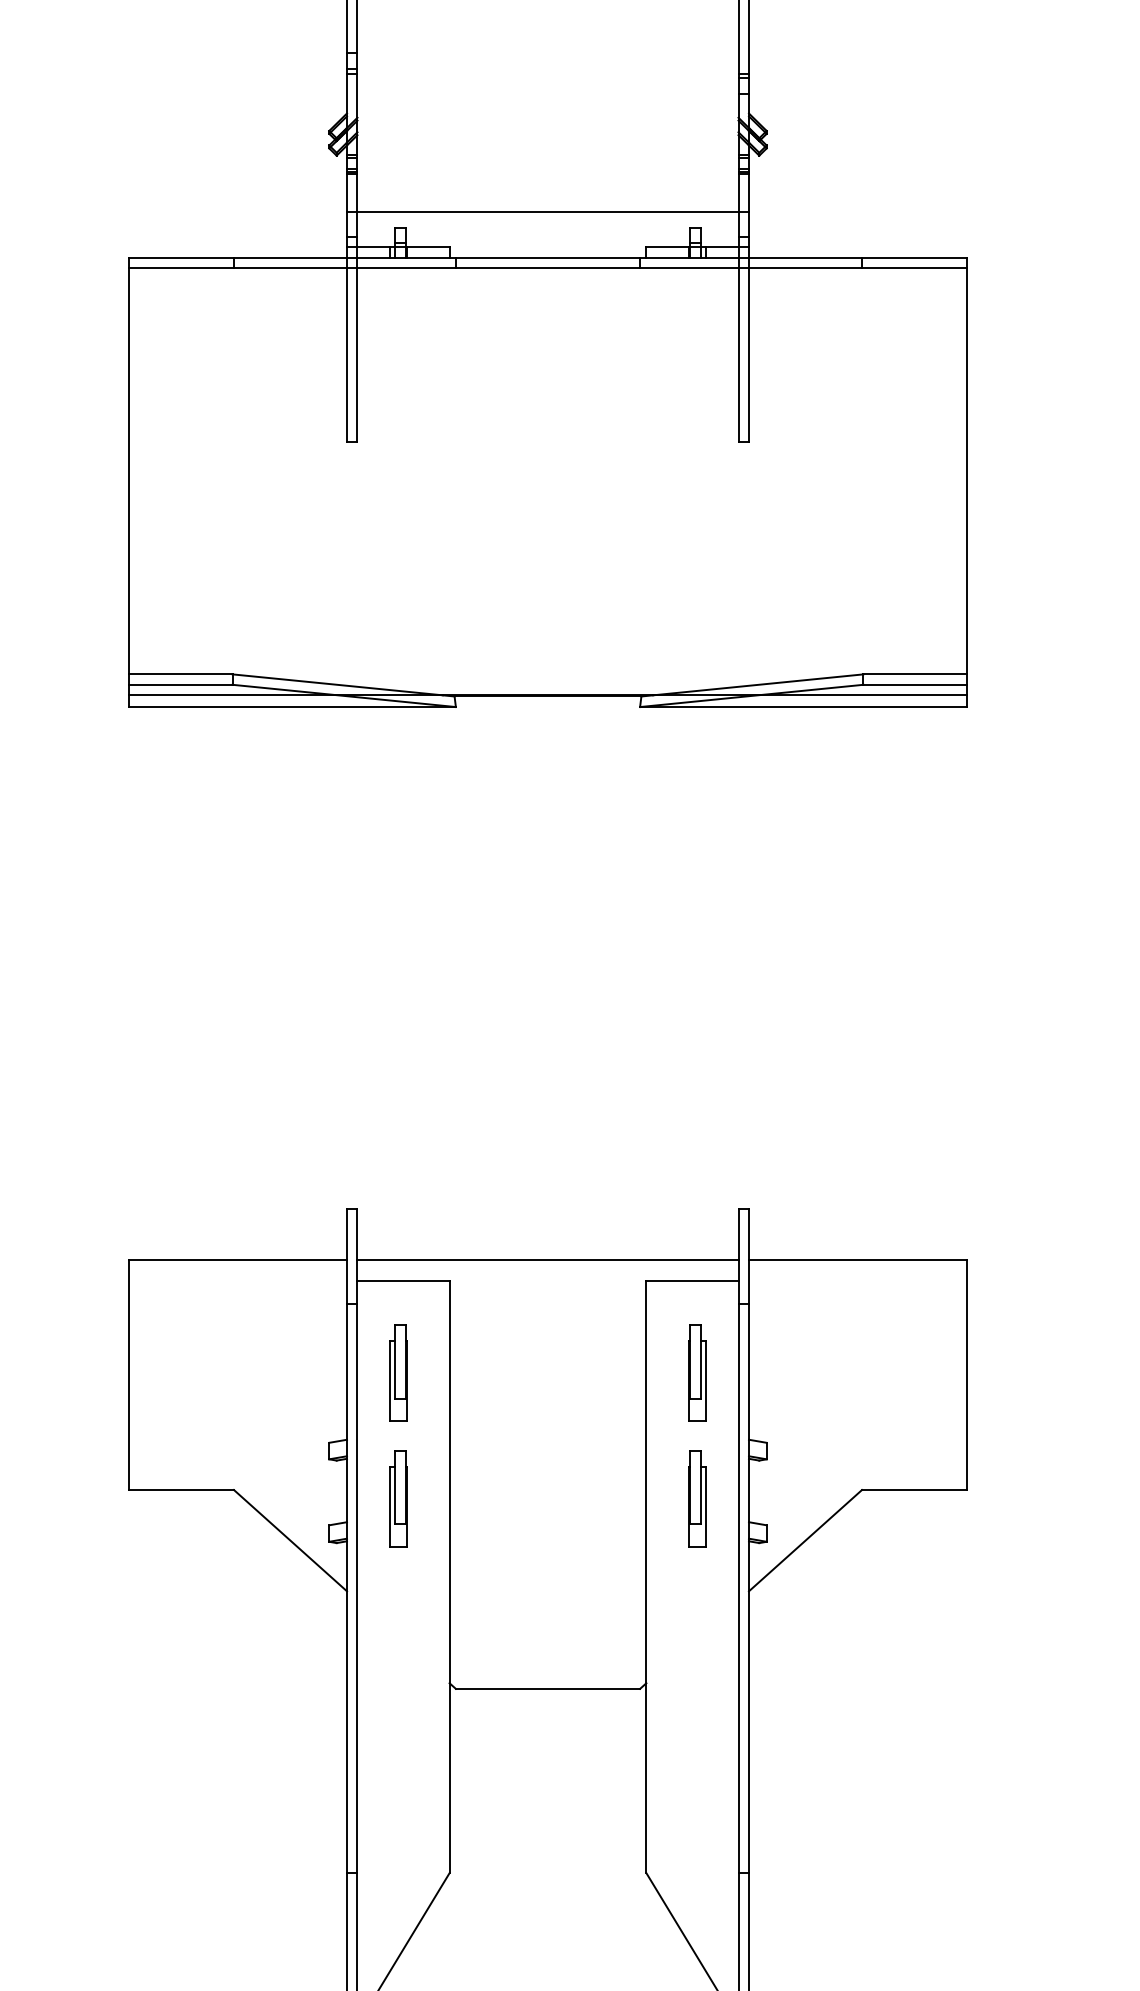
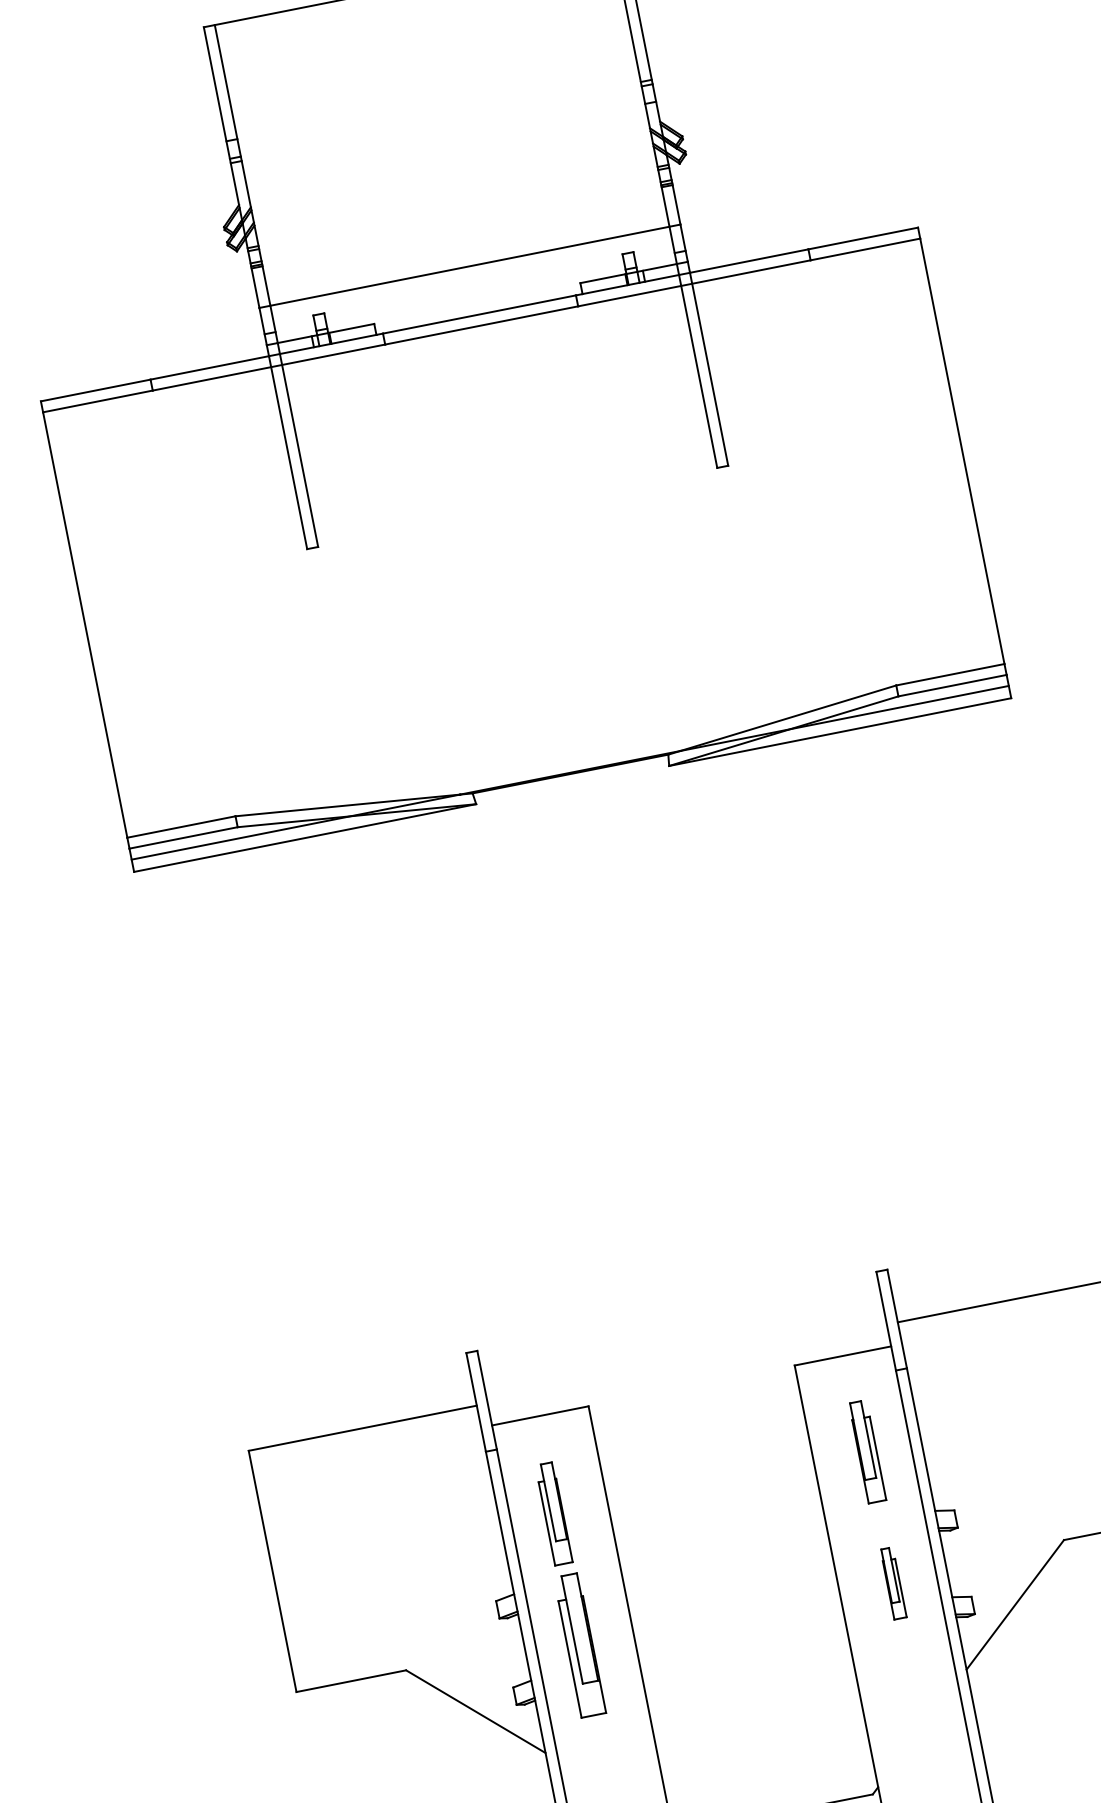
line: (547, 1259) -> (686, 1363), removed
part: (398, 1498) -> (580, 1645), size x1.4
part: (697, 1498) -> (893, 1583), size x0.7

